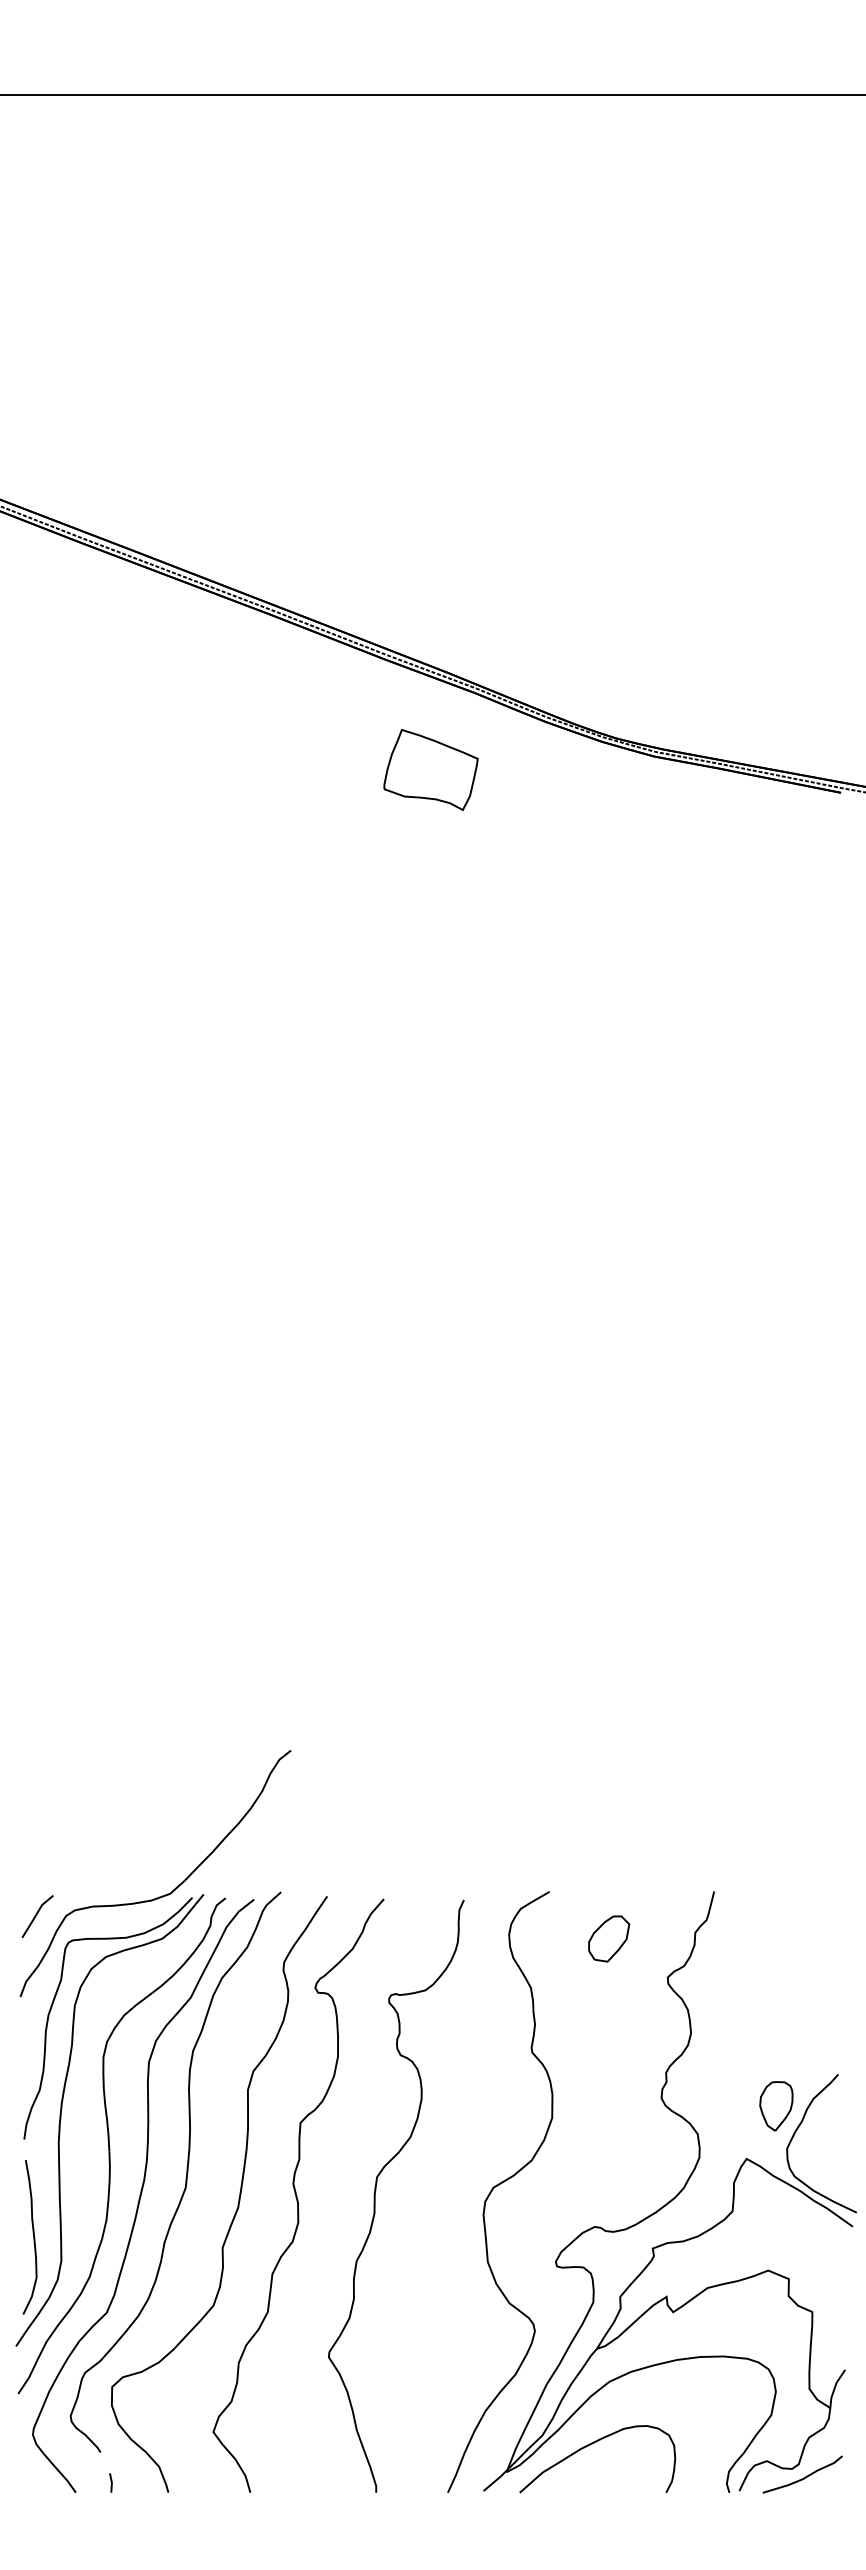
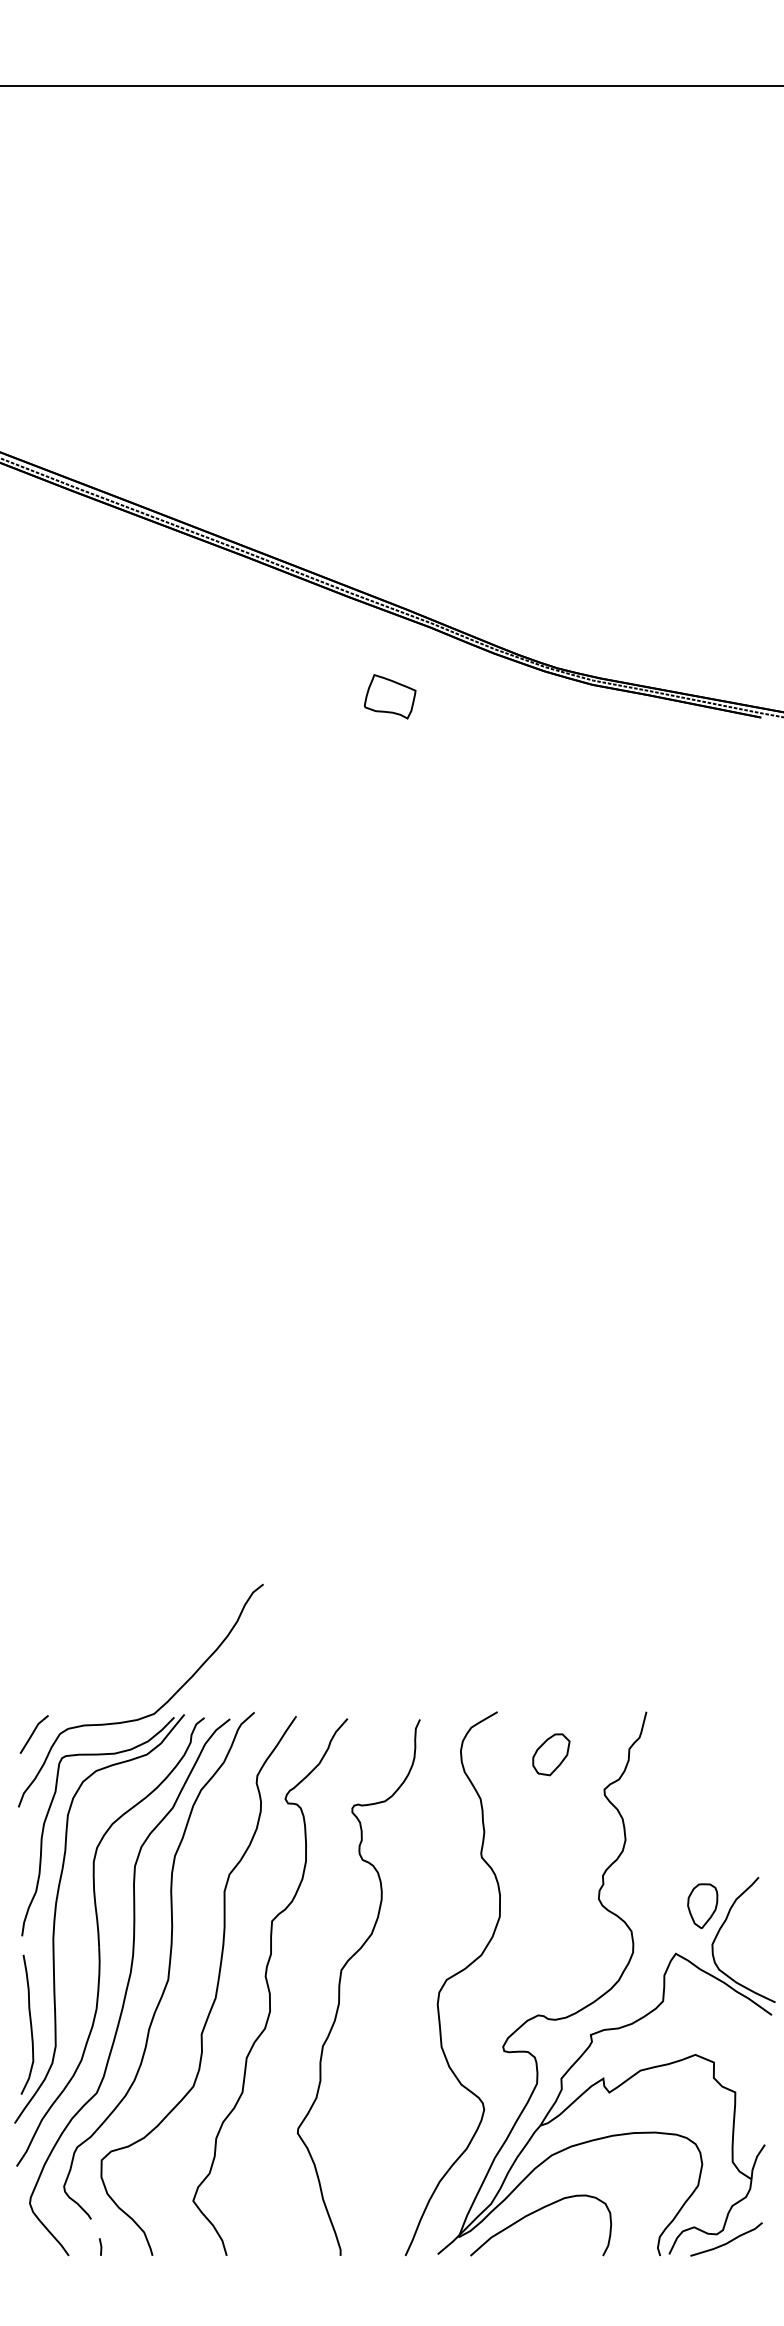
part: (430, 769) -> (389, 696), size x0.6

